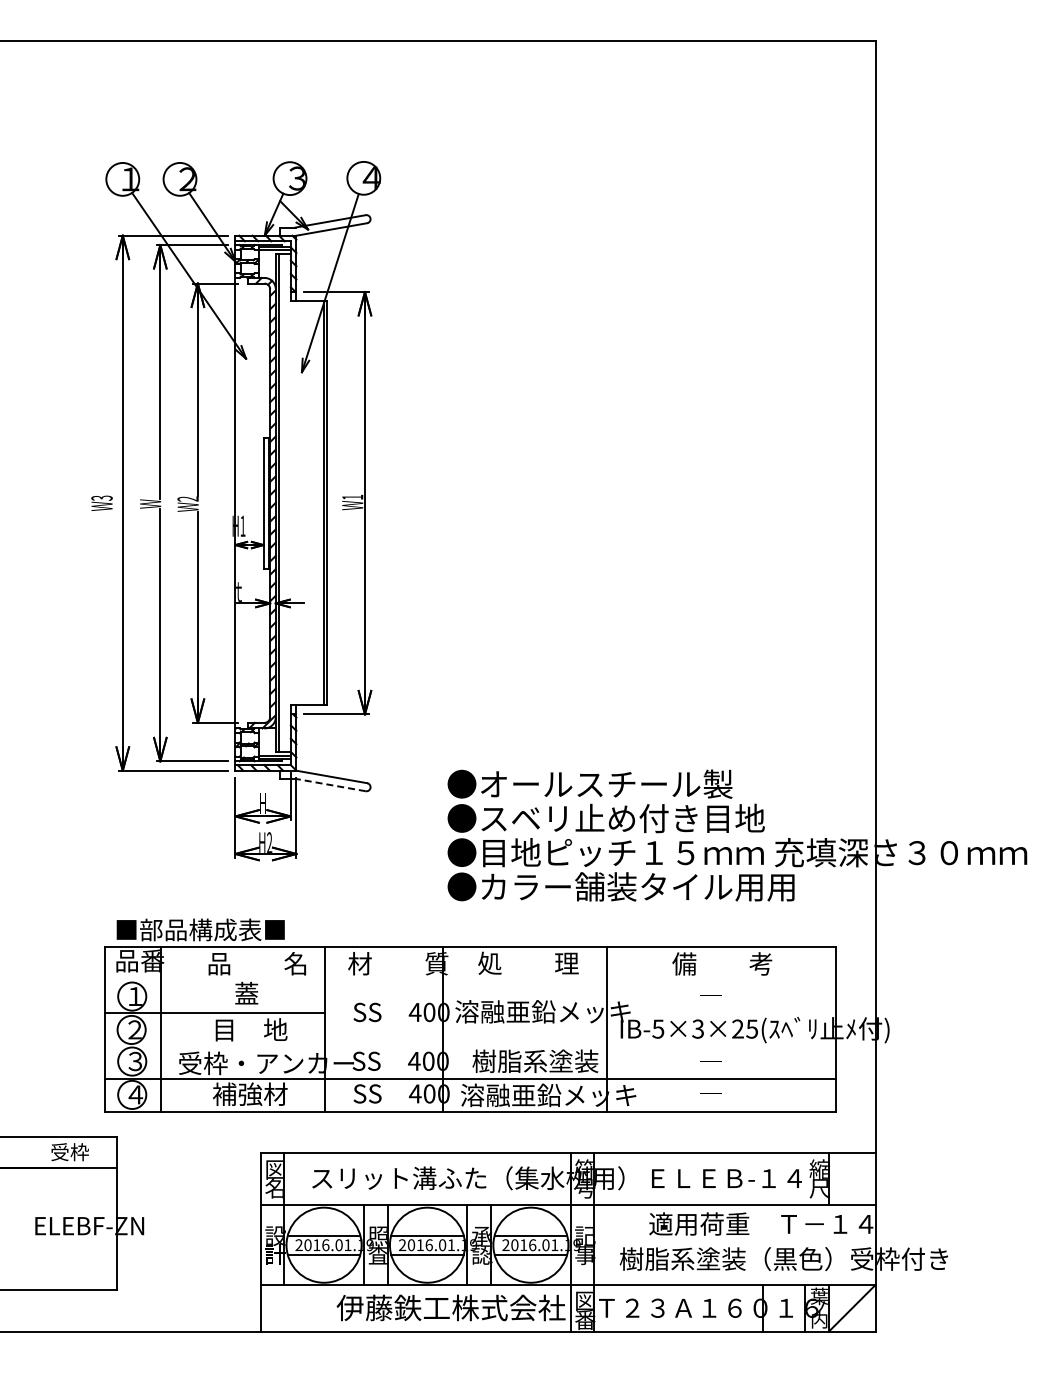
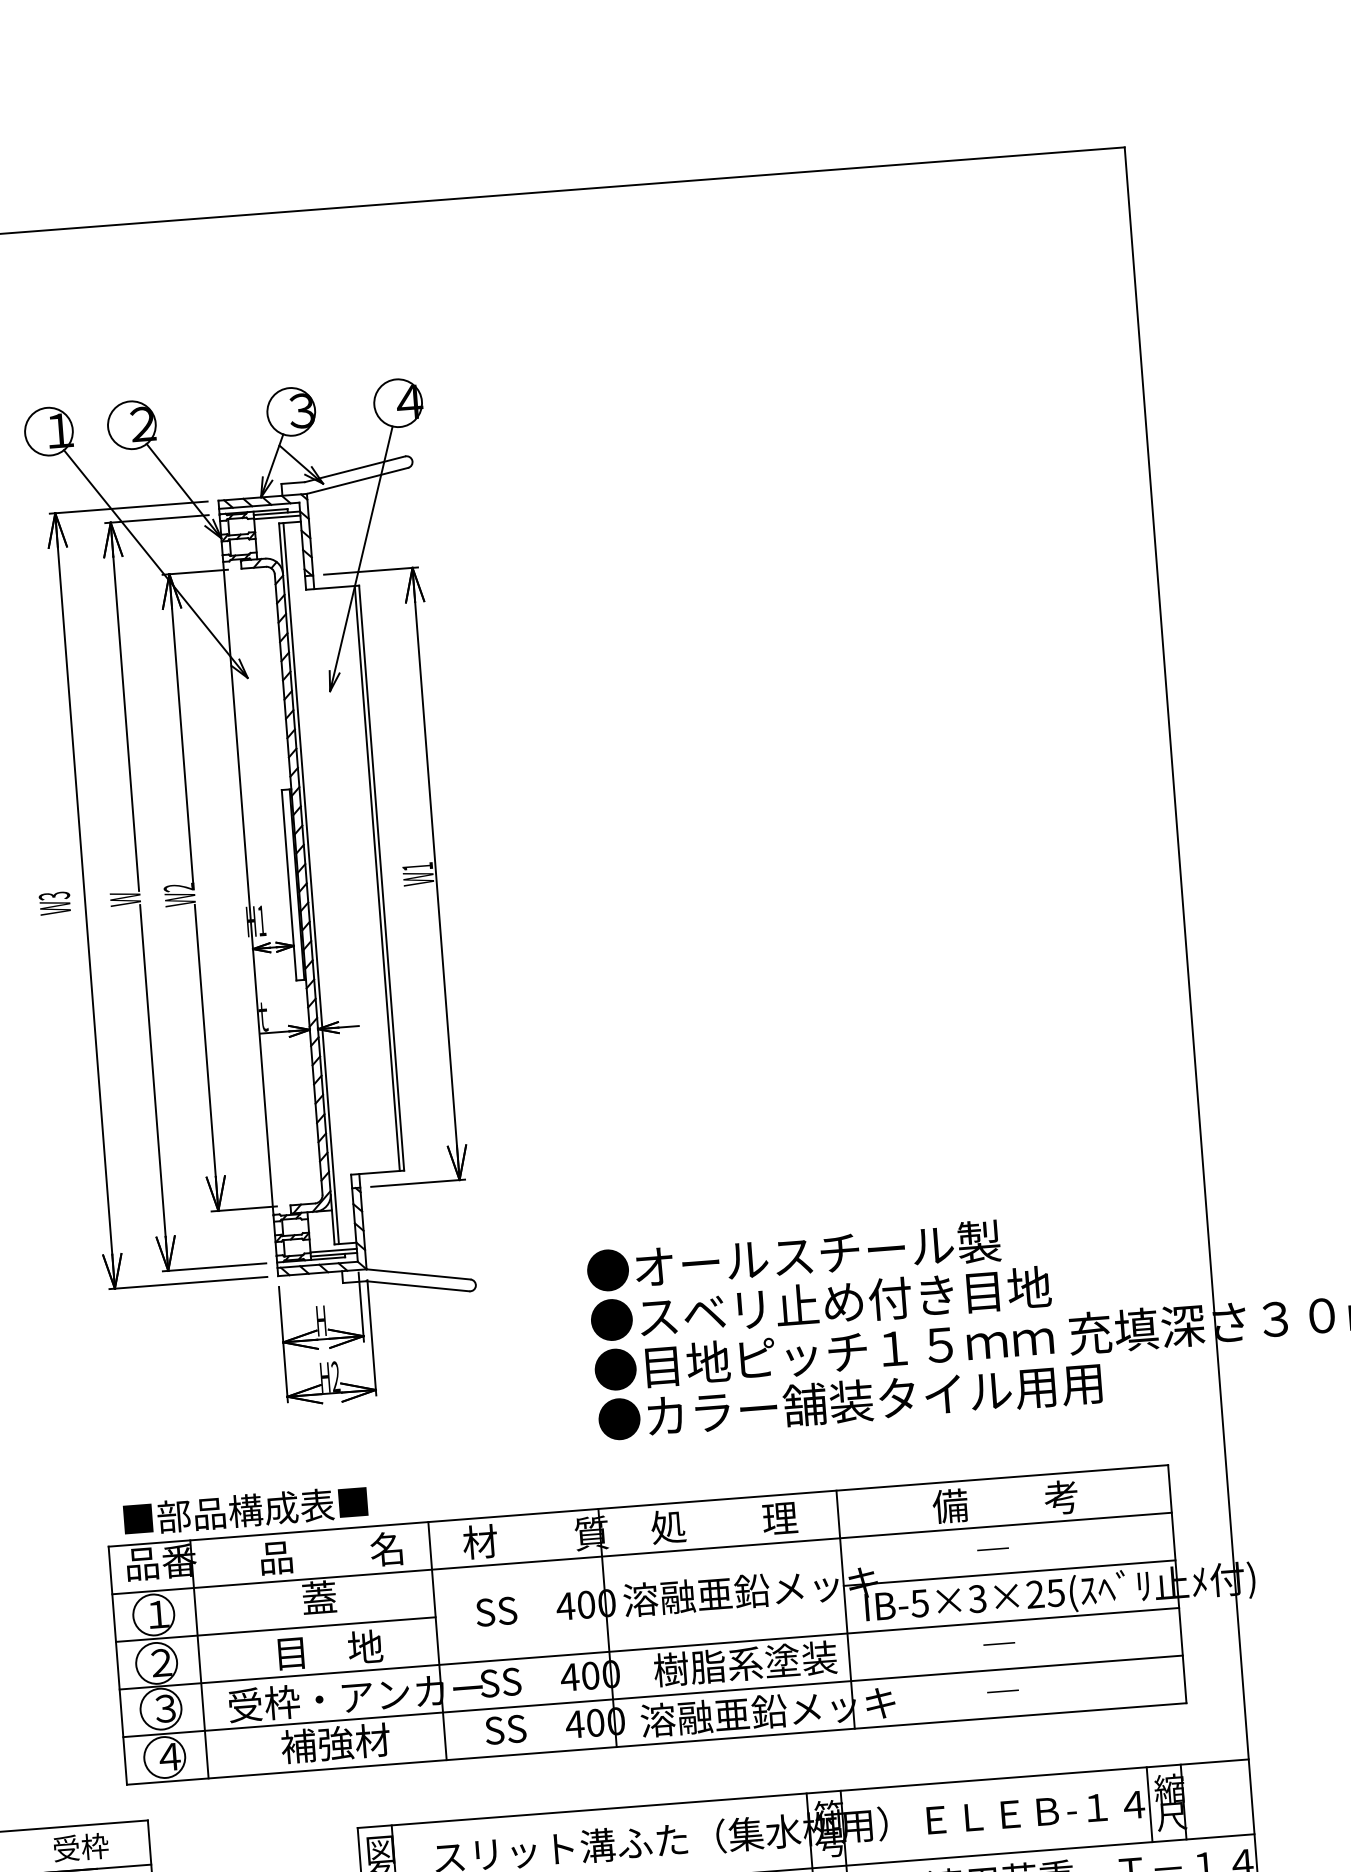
line: (330, 785) -> (417, 1286), dashed -> solid
line: (469, 980) -> (640, 1554), added
line: (721, 1013) -> (1009, 1573), added
line: (469, 1045) -> (648, 1648), added
line: (805, 1179) -> (1149, 1804), added

